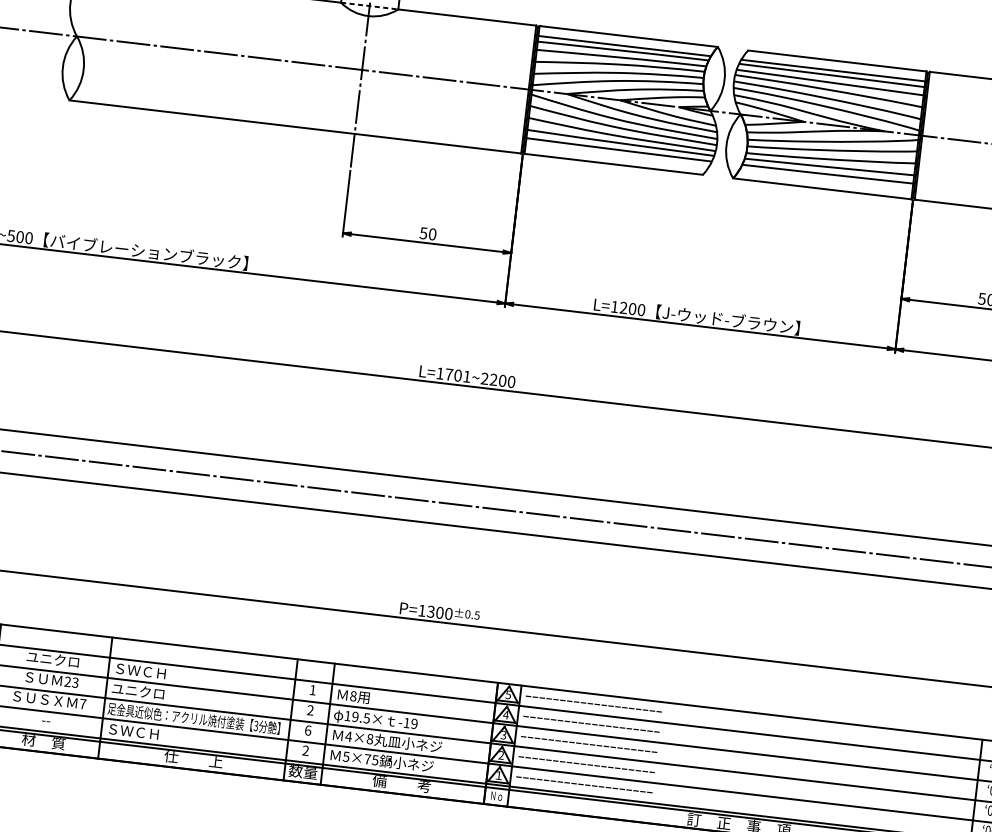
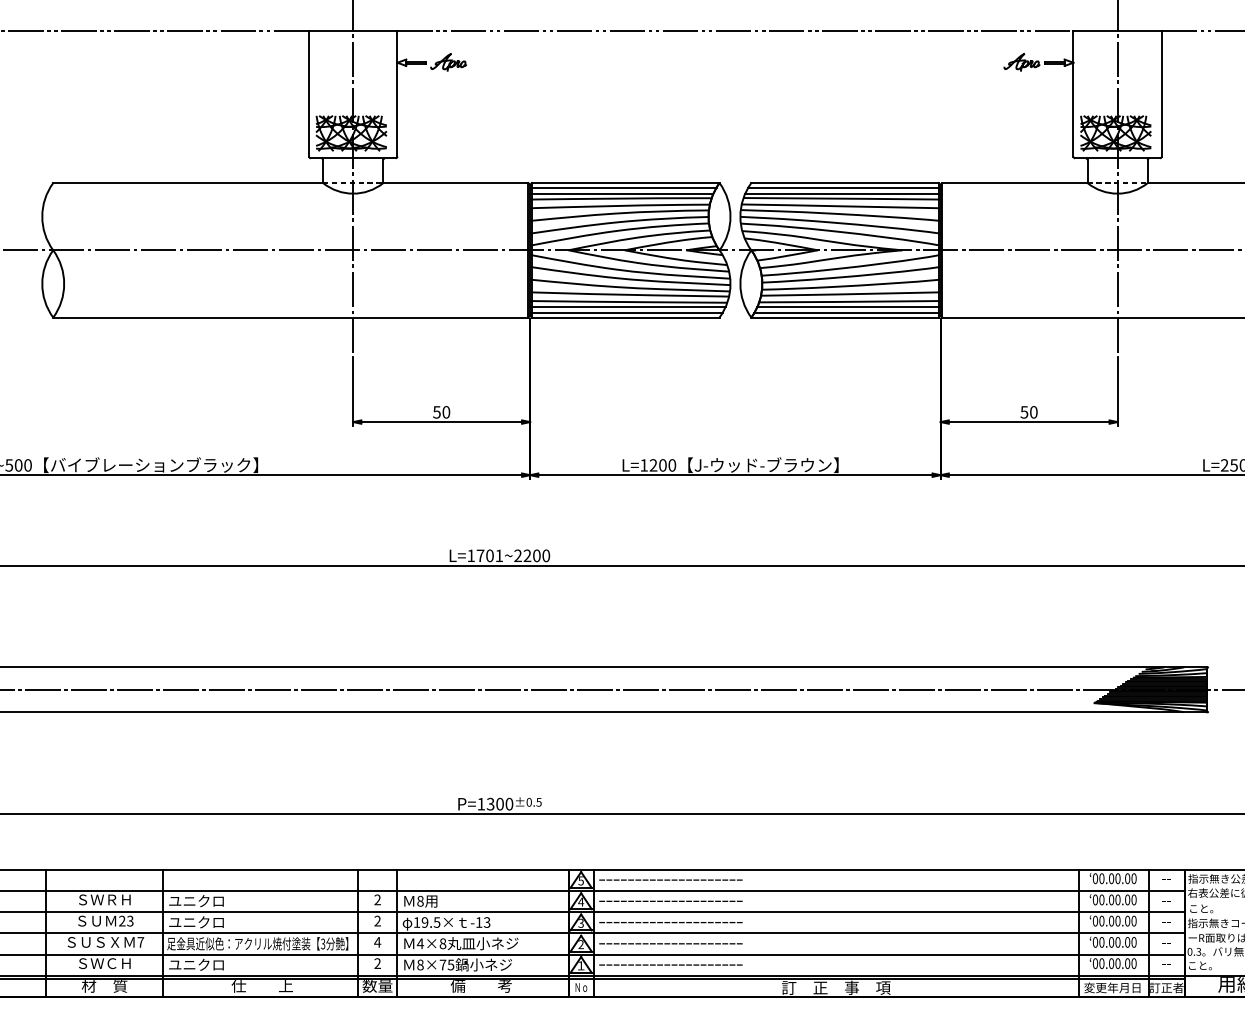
line: (626, 40) -> (623, 187), added
line: (835, 65) -> (843, 187), added
line: (616, 154) -> (627, 307), added
line: (614, 160) -> (626, 313), added
line: (826, 179) -> (848, 307), added
line: (824, 185) -> (846, 313), added
text: (52, 659) -> (103, 899), ユニクロ -> ＳＷＲＨ
text: (140, 670) -> (196, 900), ＳＷＣＨ -> ユニクロ
text: (312, 689) -> (377, 899), 1 -> 2
text: (46, 720) -> (104, 963), -- -> ＳＷＣＨ
text: (413, 723) -> (486, 922), -19 -> -13
text: (307, 730) -> (377, 942), 6 -> 4
text: (133, 731) -> (196, 964), ＳＷＣＨ -> ユニクロ
text: (346, 756) -> (420, 964), 5×75 -> 8×75

